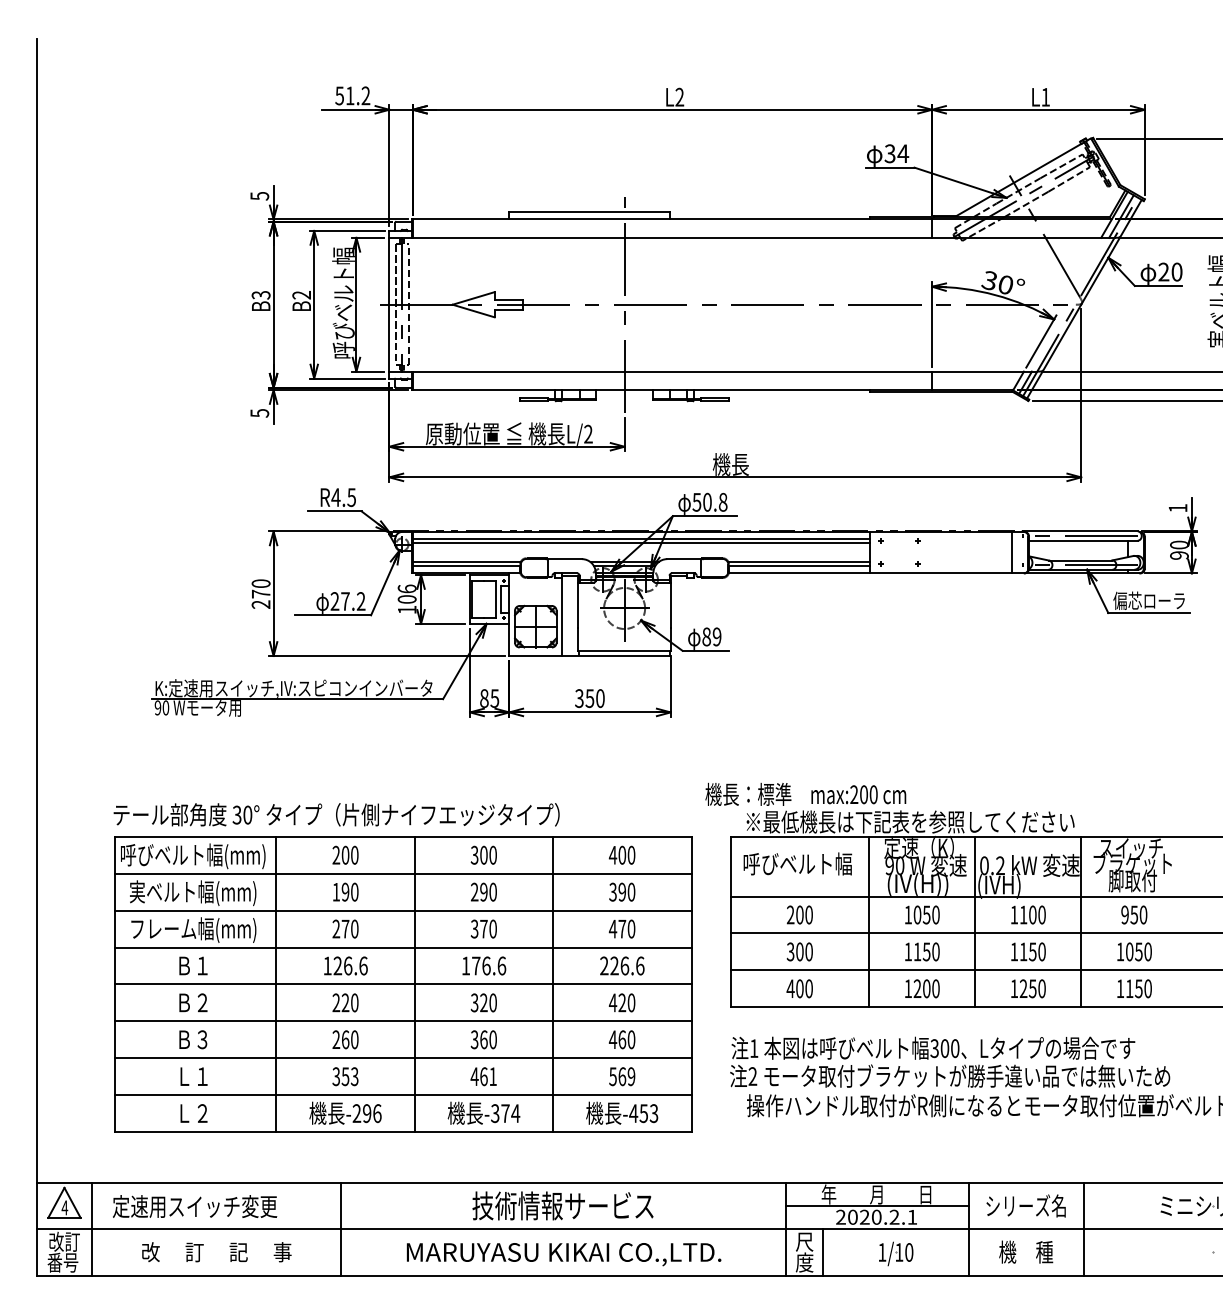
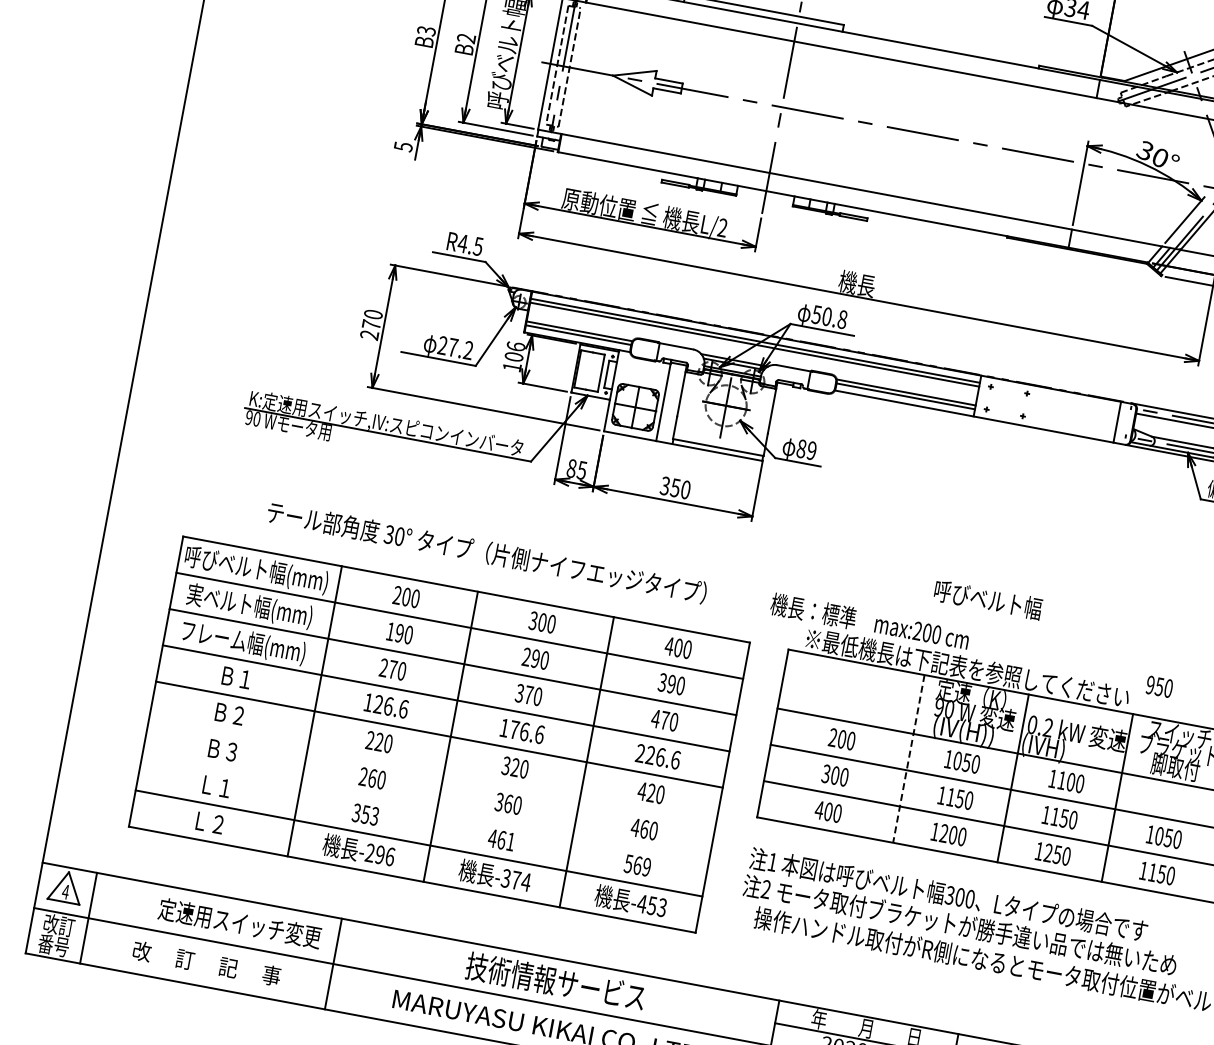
text: (336, 814) -> (487, 552), moved
text: (797, 863) -> (987, 599), moved
text: (1134, 914) -> (1159, 686), moved
line: (869, 922) -> (909, 759), solid -> dashed
line: (403, 1021) -> (432, 771), removed
line: (403, 1058) -> (426, 807), removed
text: (195, 1206) -> (240, 923), moved

